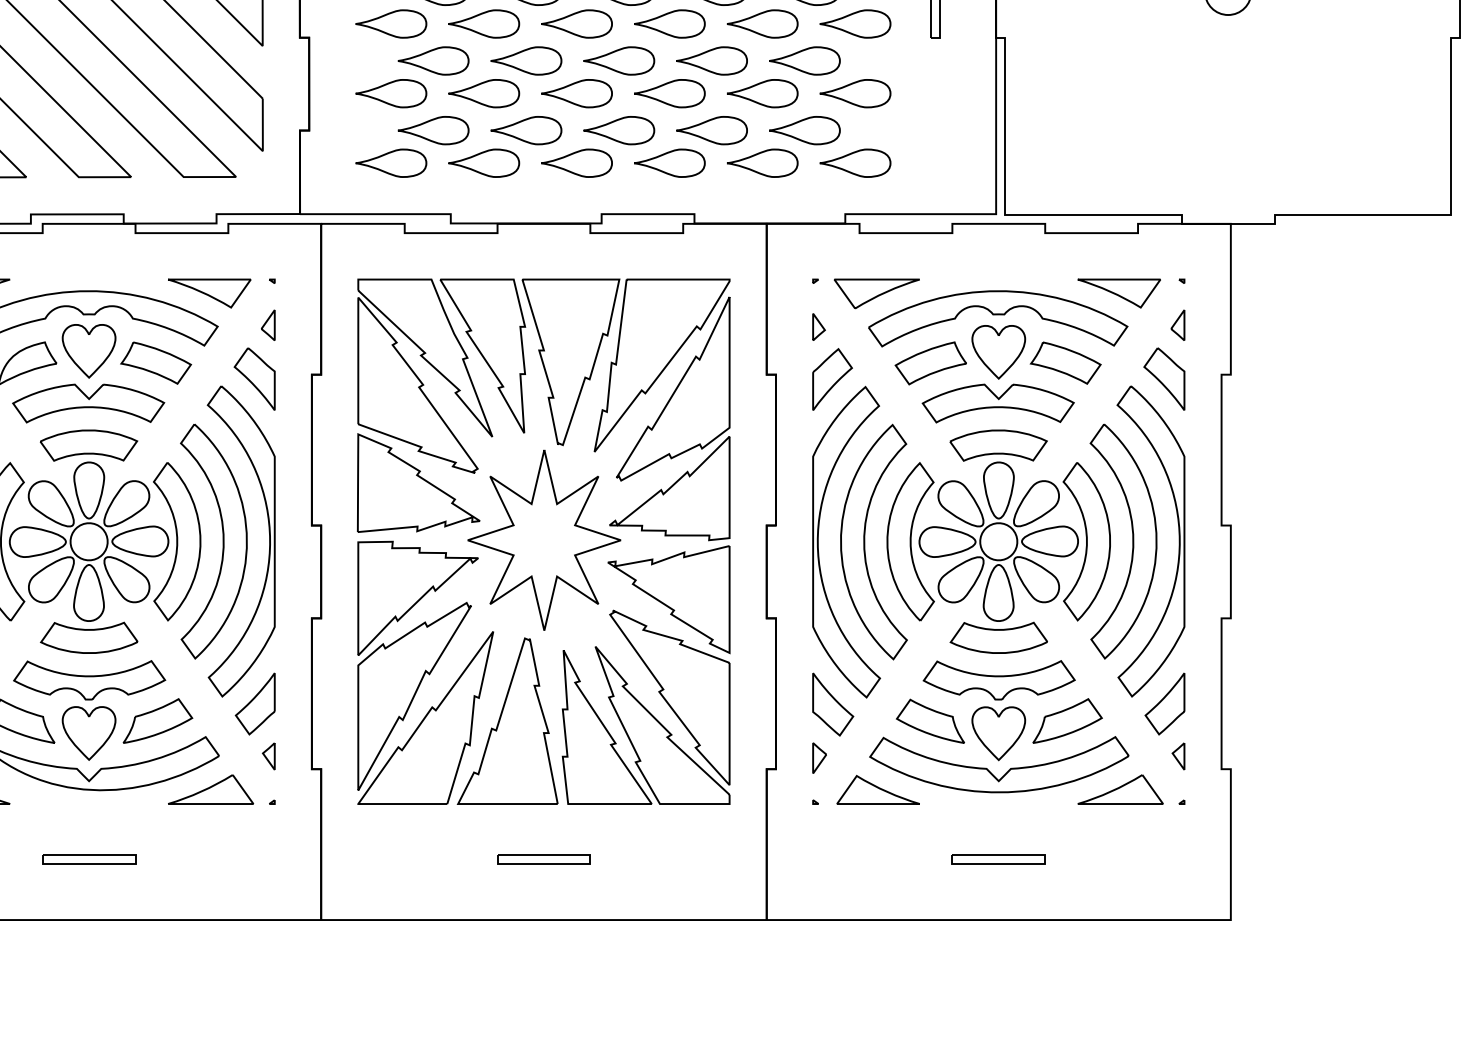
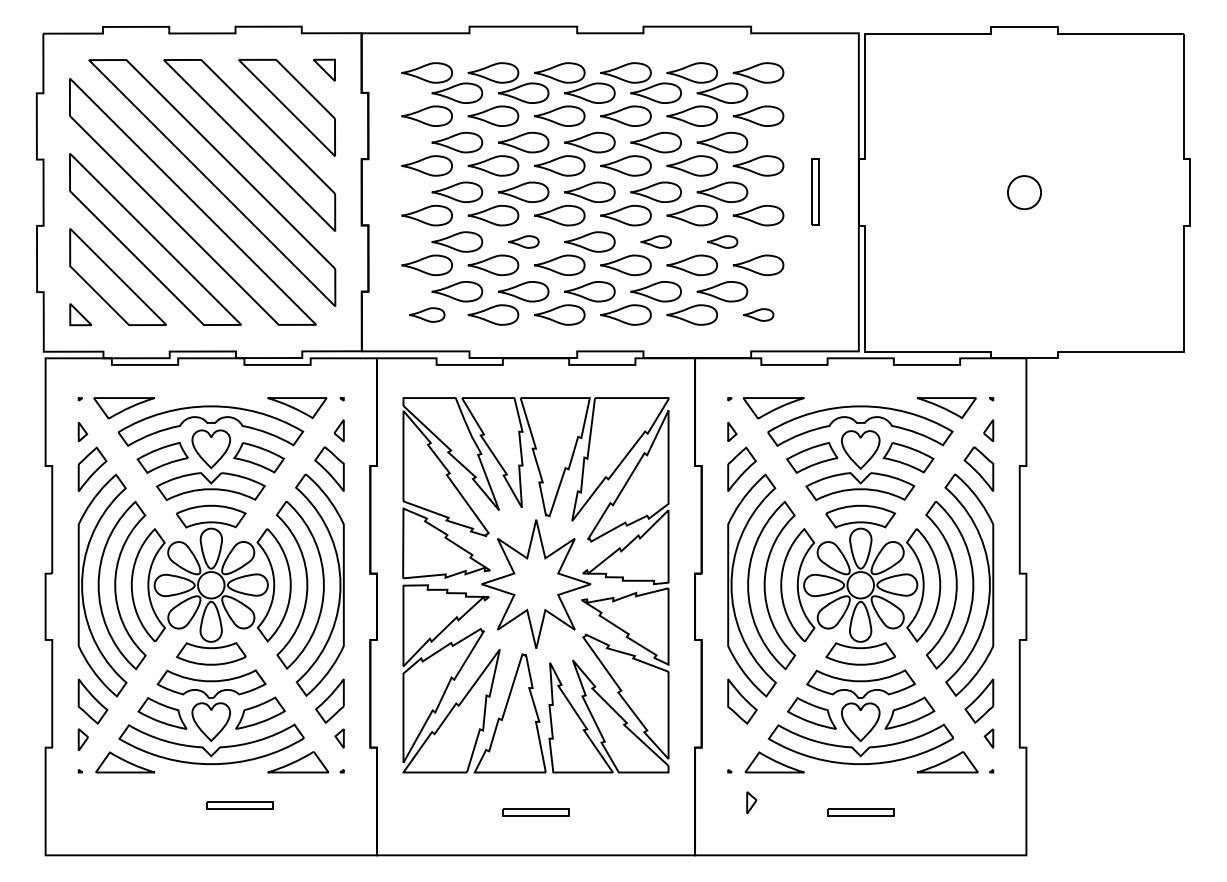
part: (526, 60) -> (523, 241), size x0.6
part: (711, 60) -> (655, 241), size x0.6
part: (805, 60) -> (722, 241), size x0.6
part: (390, 162) -> (426, 314), size x0.7
part: (855, 162) -> (758, 314), size x0.6
part: (819, 757) -> (751, 802), moved
part: (88, 860) -> (239, 805), moved

